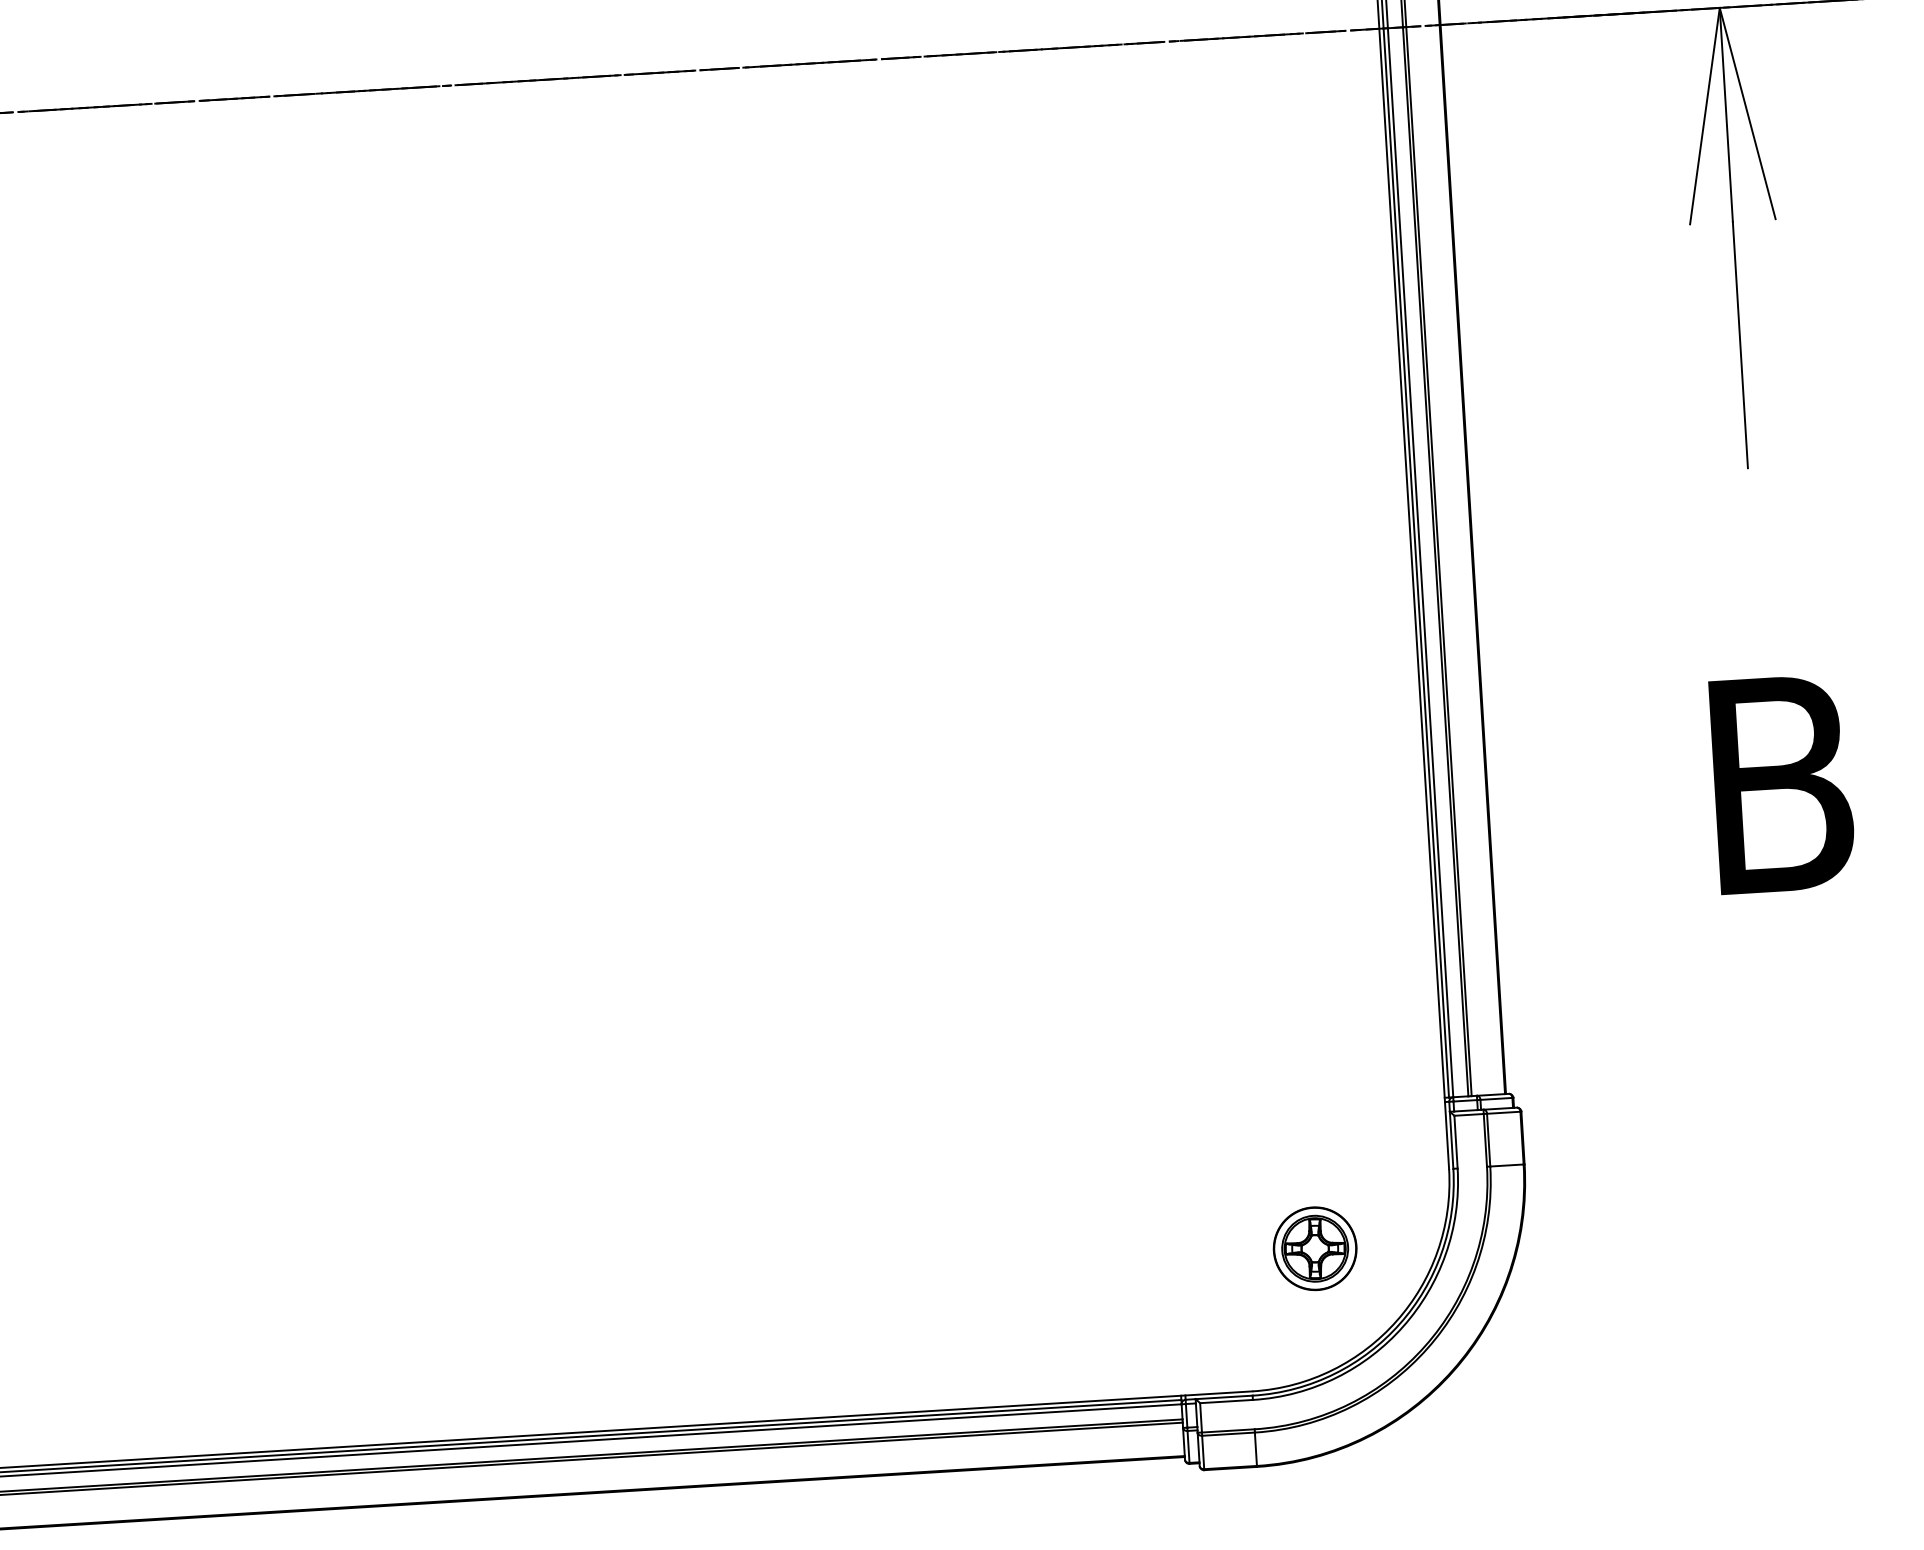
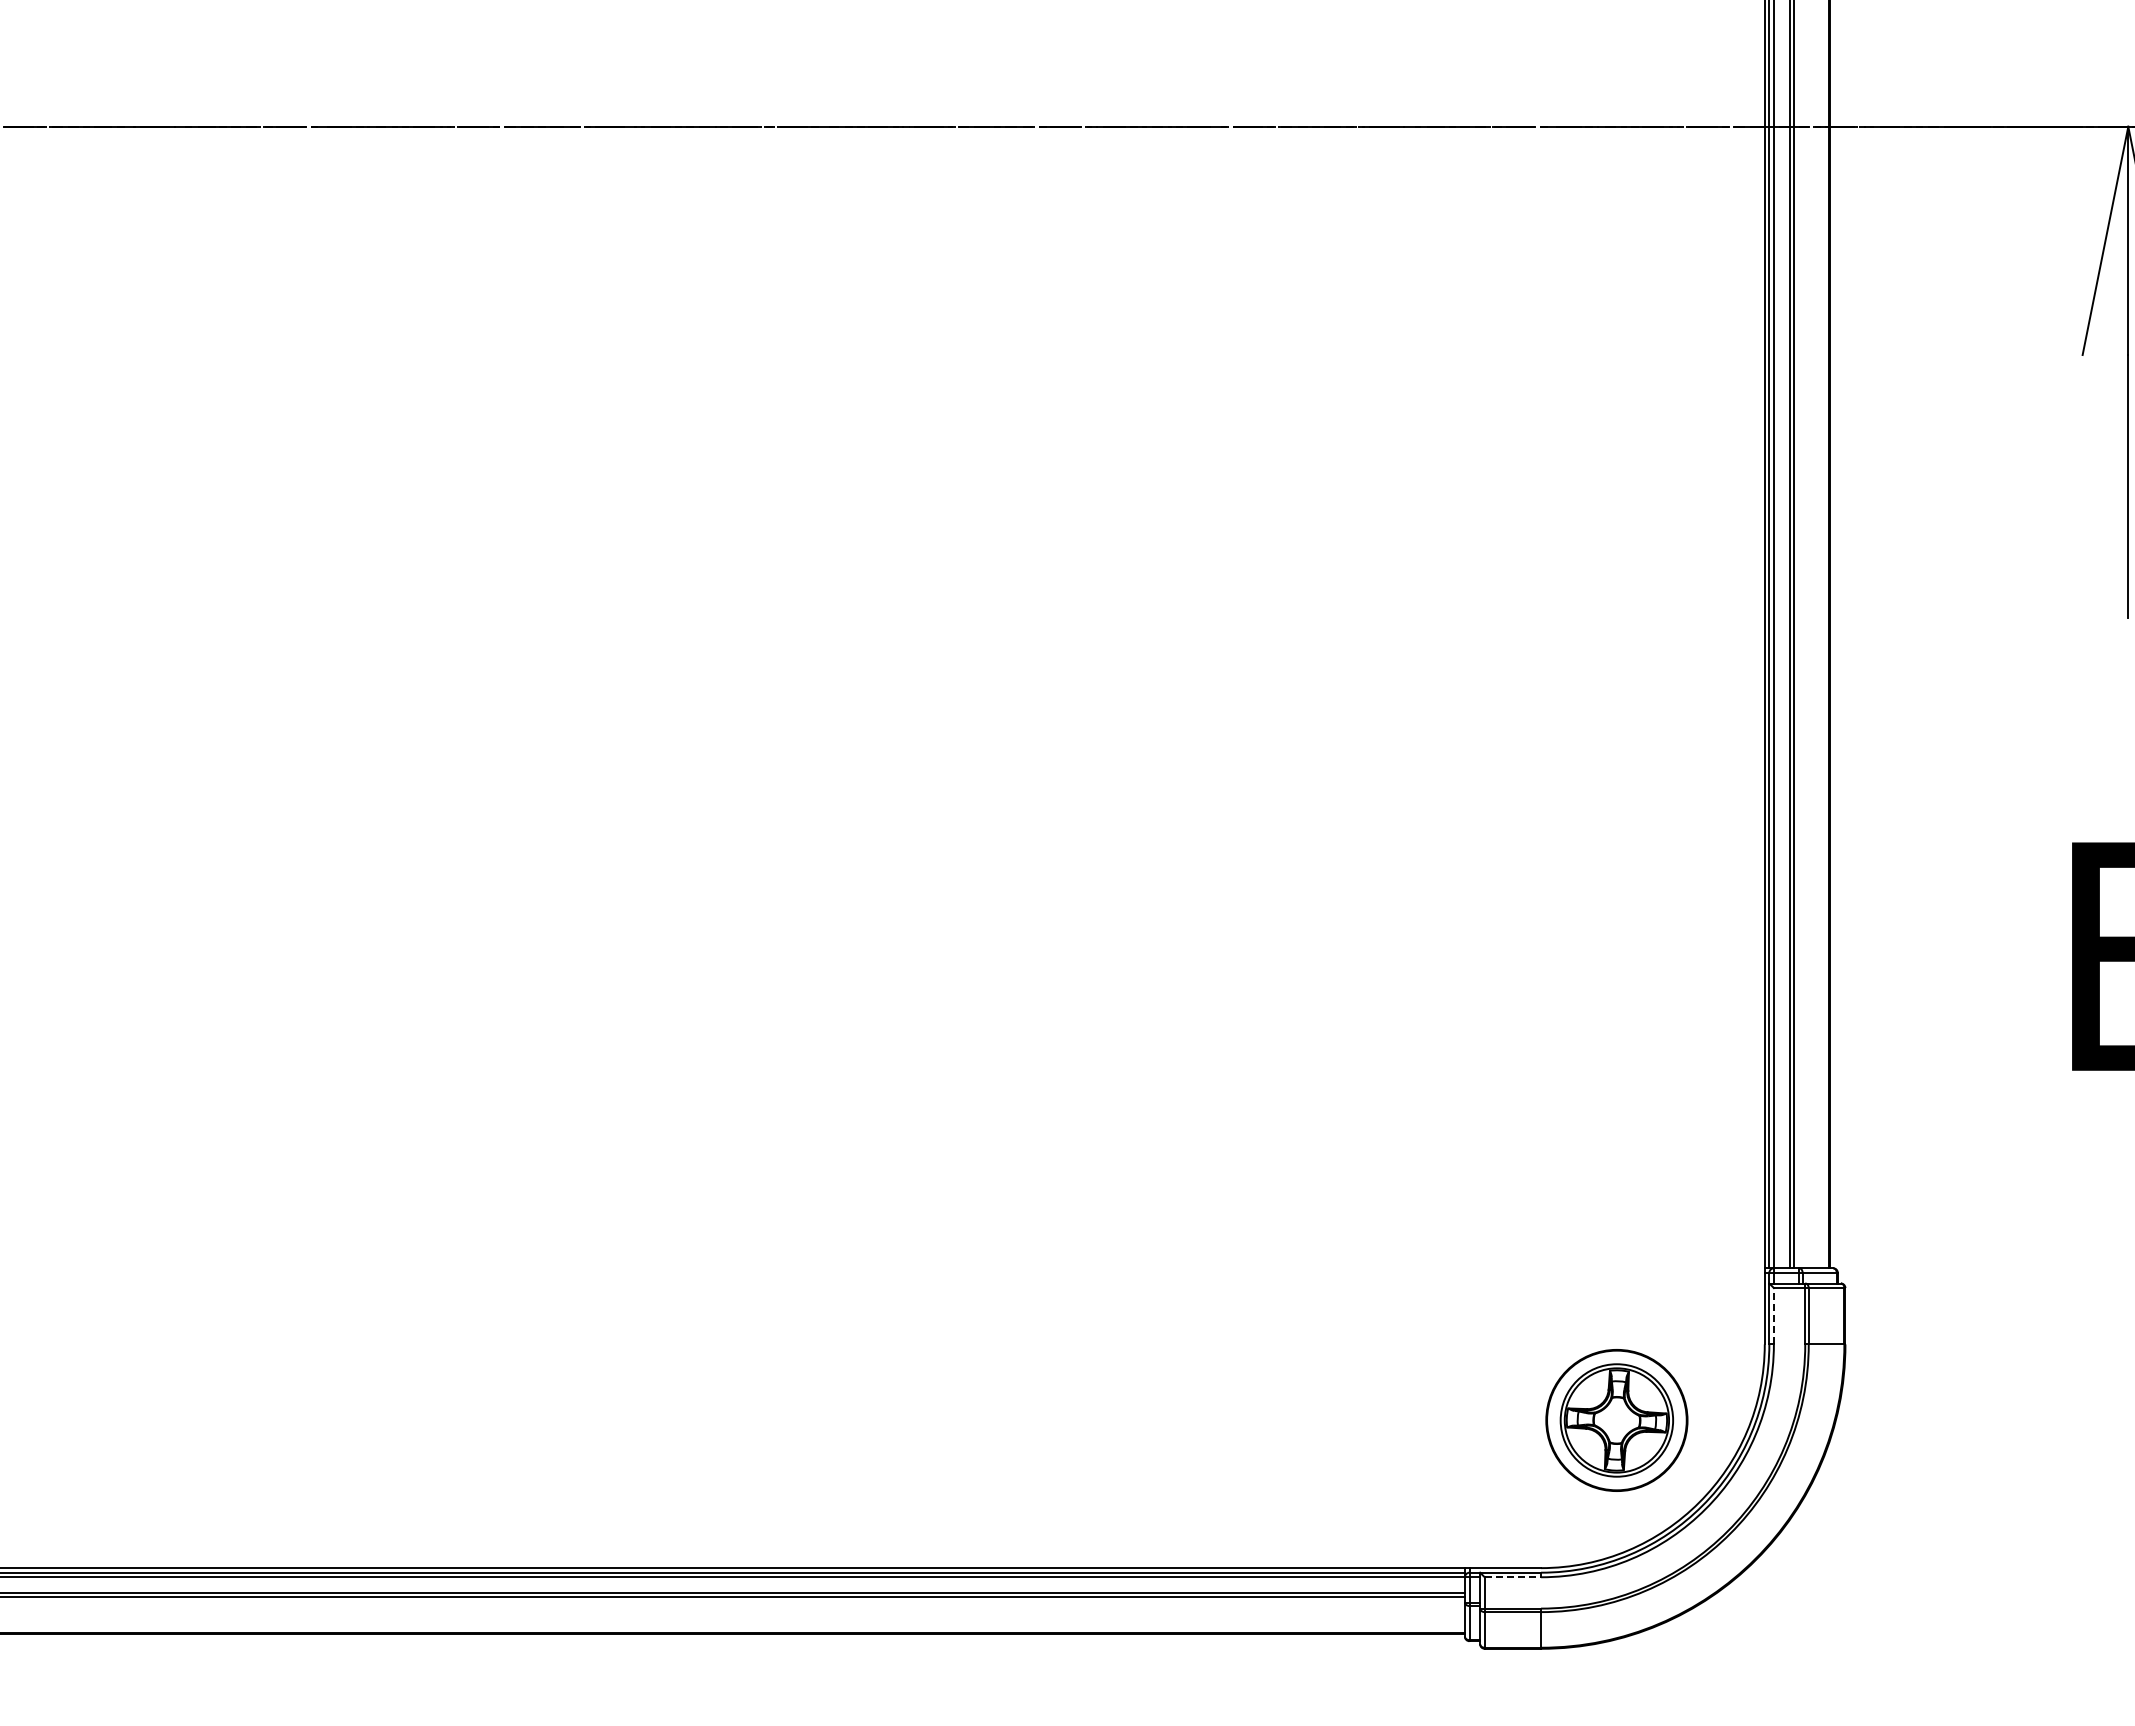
line: (1455, 1141) -> (1773, 1315), solid -> dashed
part: (1315, 1248) -> (1617, 1420), size x1.6
line: (1227, 1401) -> (1513, 1577), solid -> dashed

